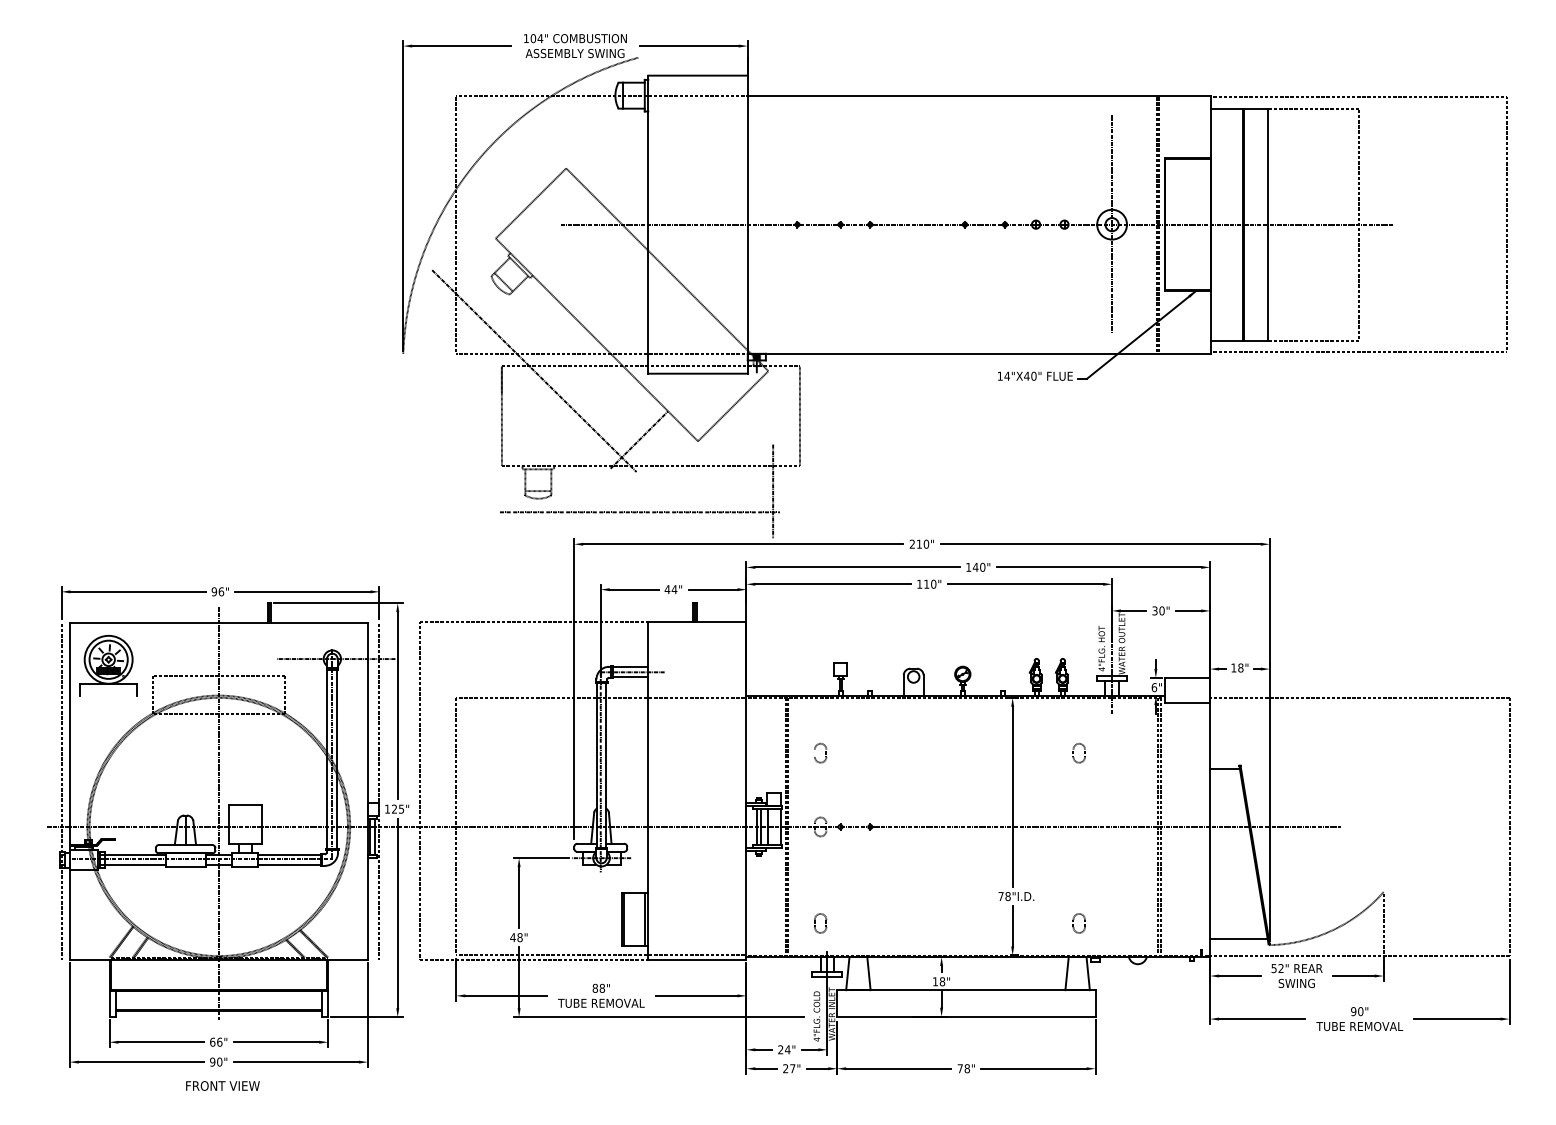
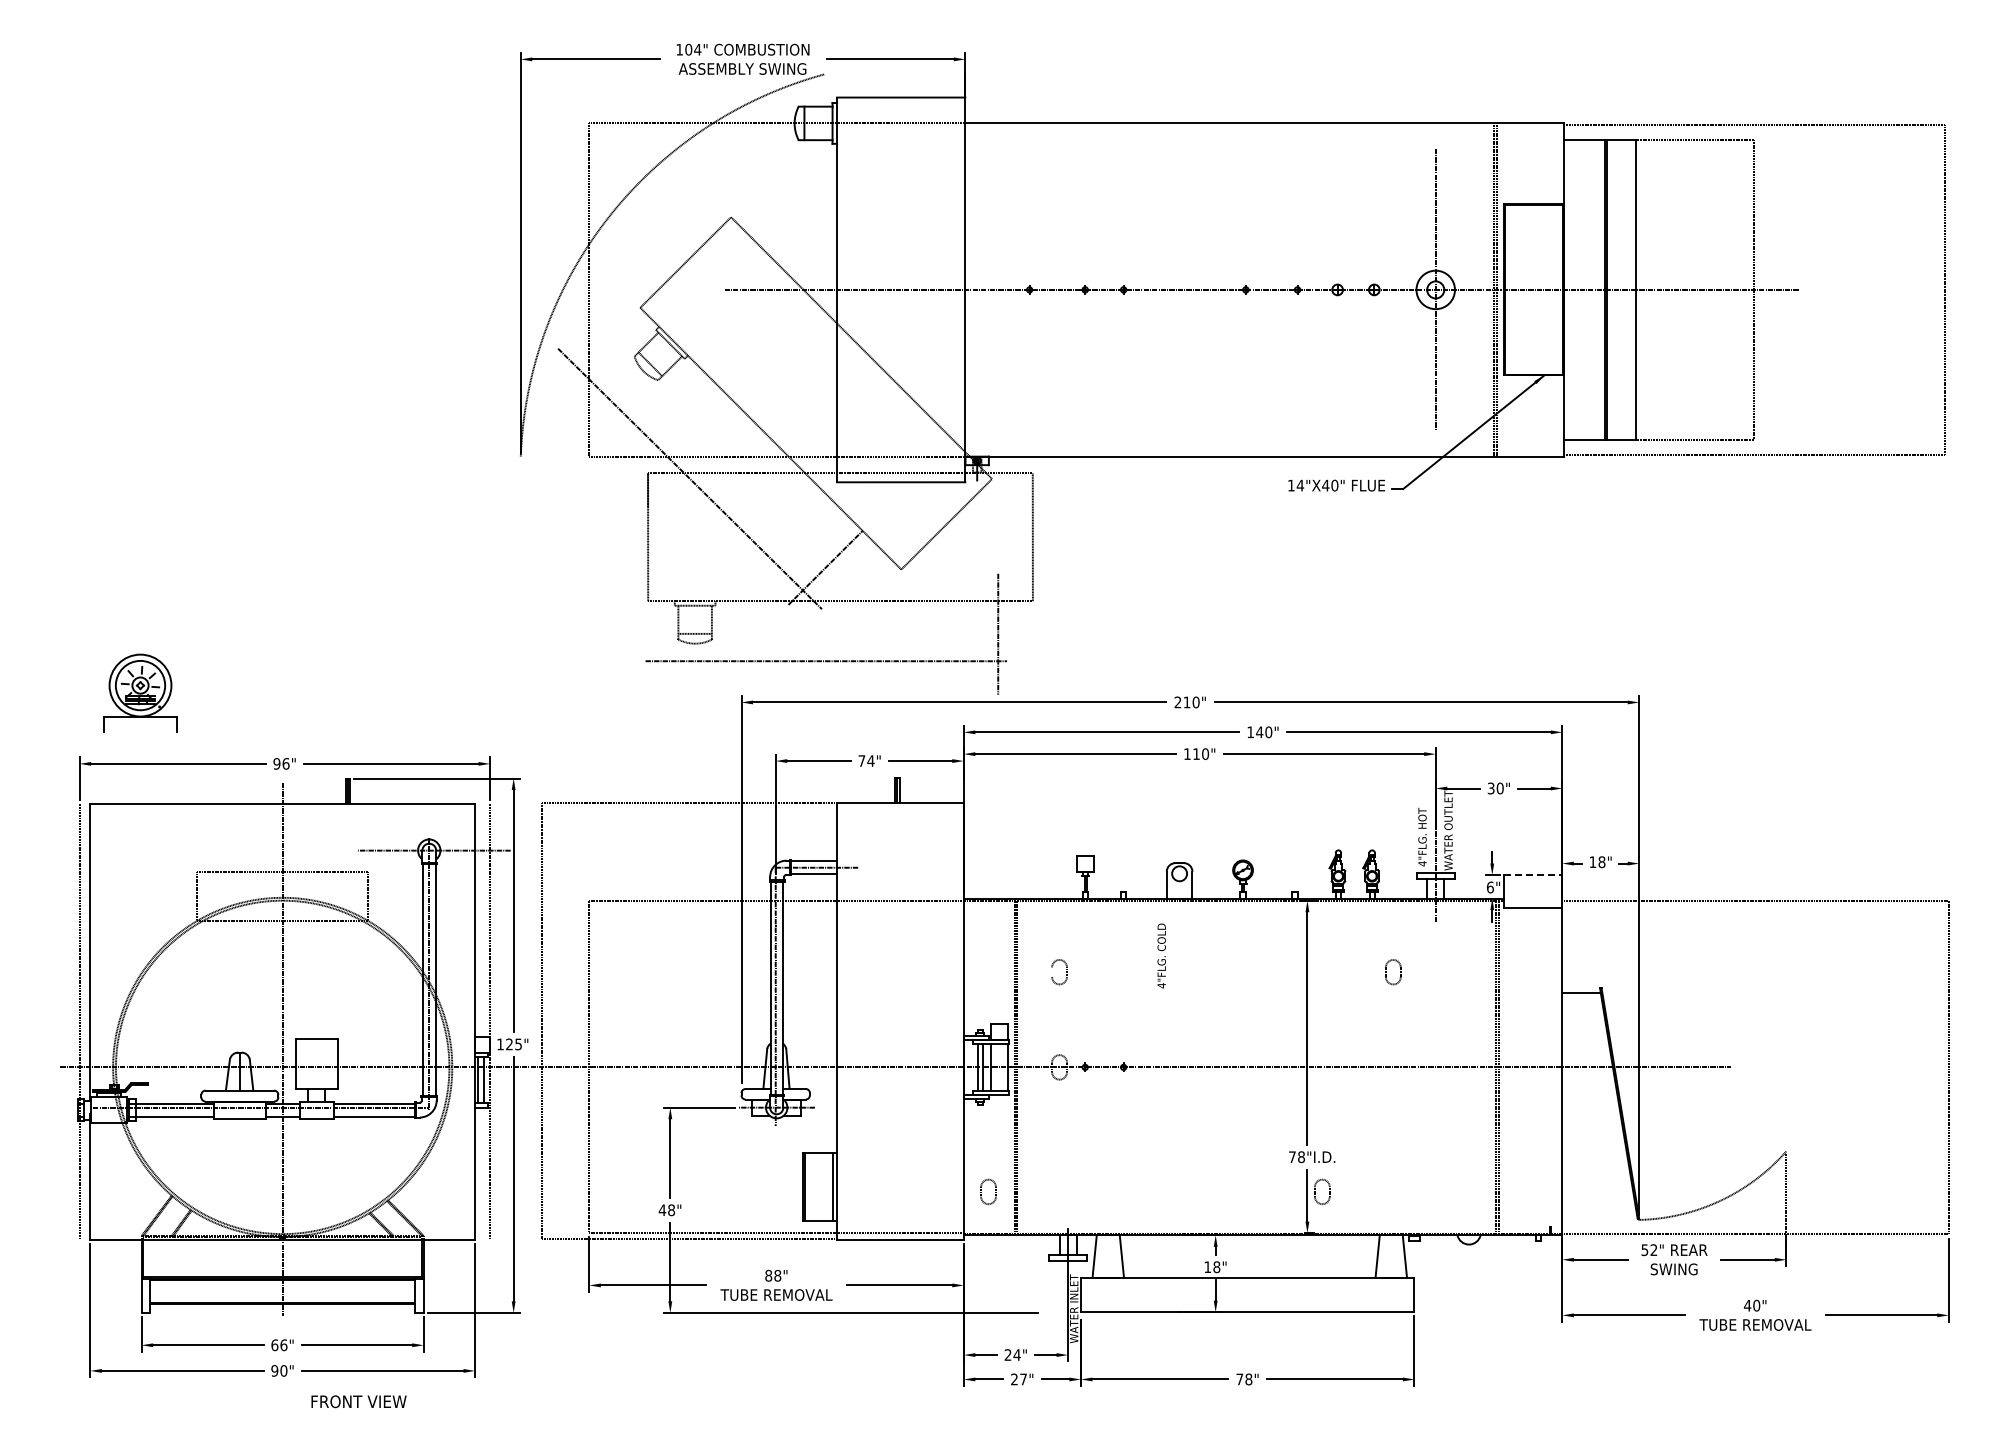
text: (667, 589) -> (861, 760), 44" -> 74"
part: (108, 665) -> (140, 692), moved
line: (1187, 678) -> (1533, 875), solid -> dashed
part: (815, 922) -> (981, 1190), moved
part: (1073, 923) -> (1315, 1191), moved
line: (1238, 938) -> (1599, 1211), removed
text: (1353, 1011) -> (1747, 1305), 90" -> 40"
text: (816, 1016) -> (1161, 955), moved
text: (222, 1085) -> (358, 1401), moved

